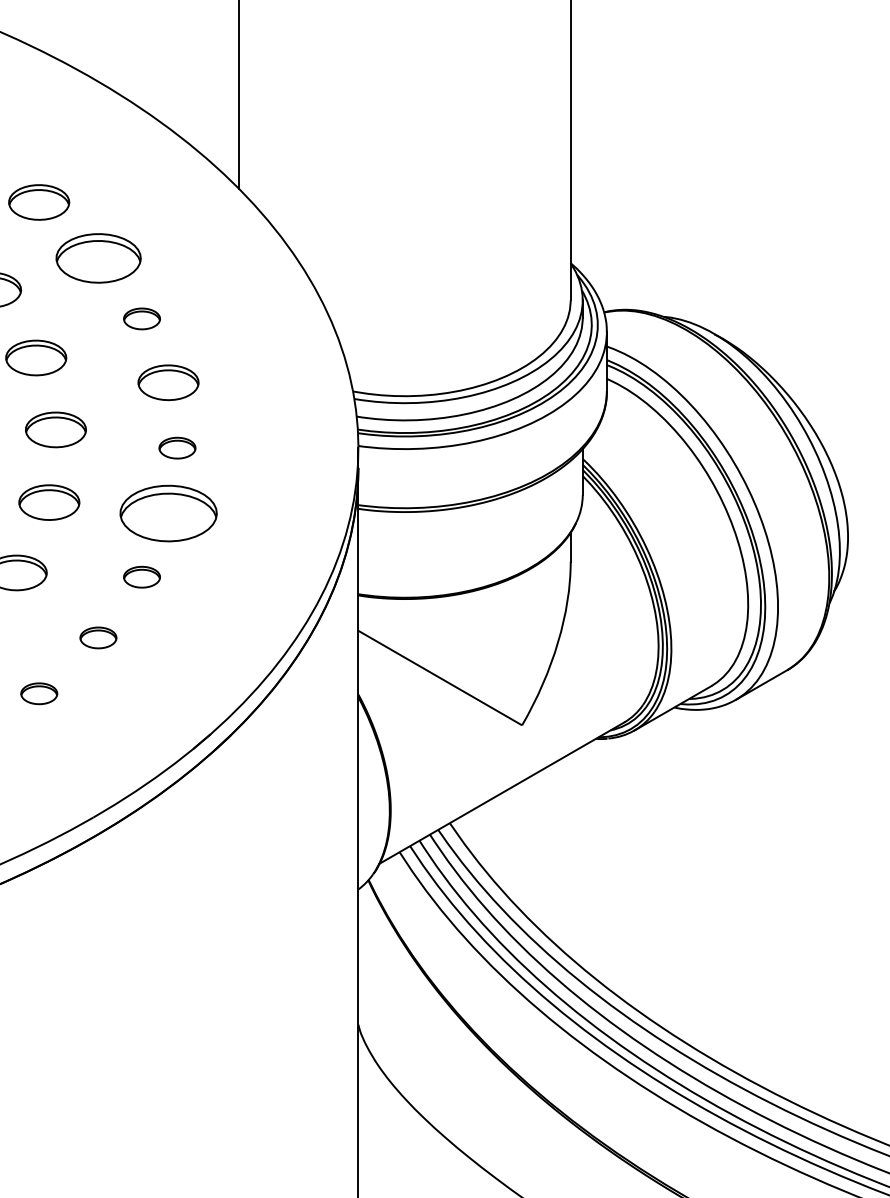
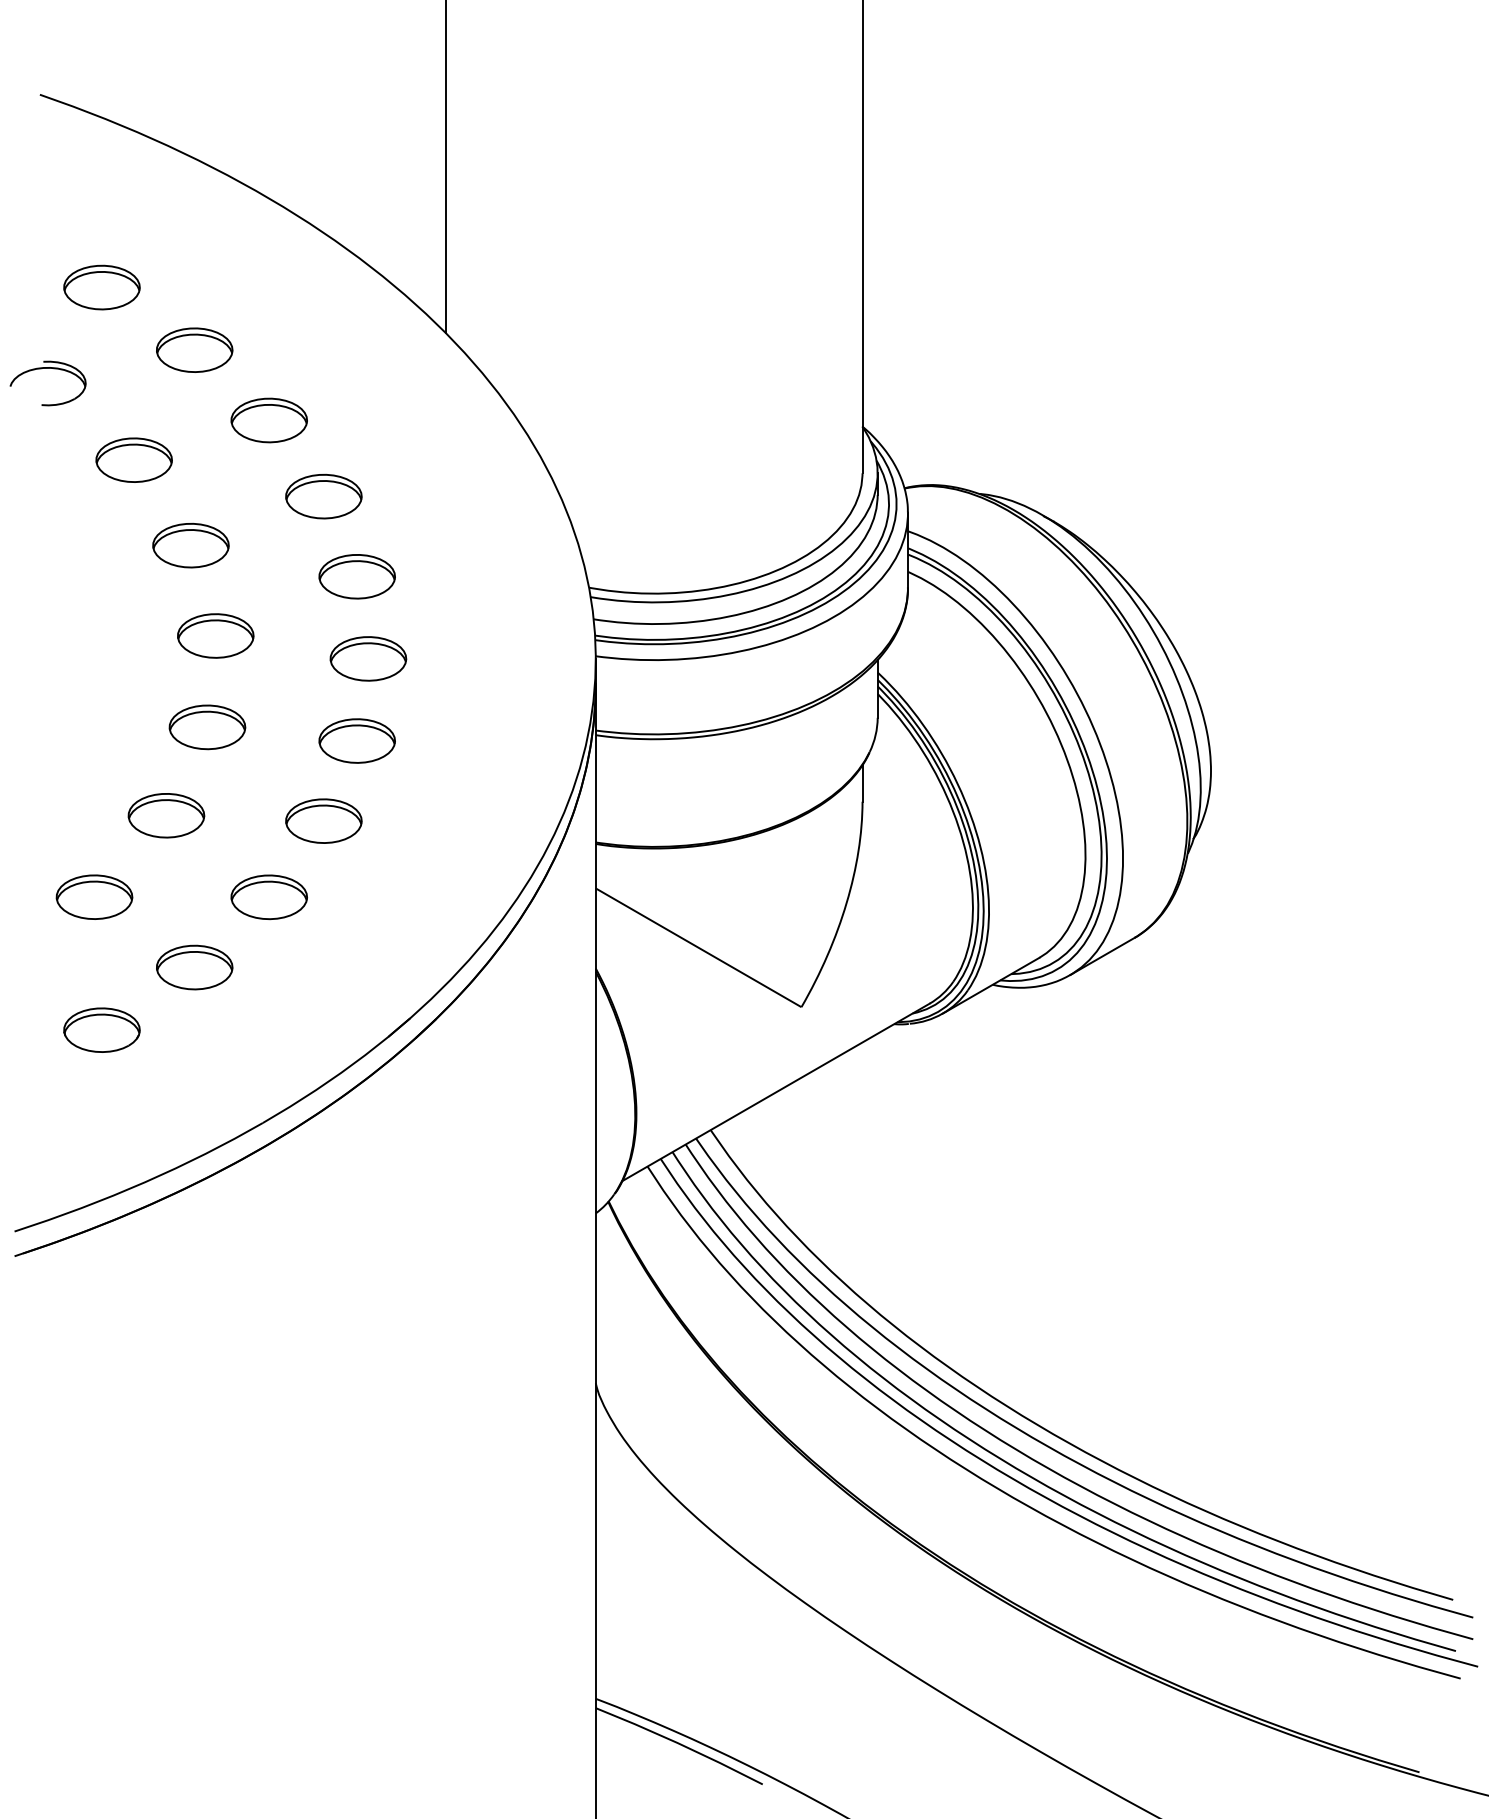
part: (97, 258) -> (268, 420), size x0.71
part: (141, 318) -> (323, 496), size x1.67
part: (177, 447) -> (368, 658), size x1.67
part: (167, 513) -> (356, 740), size x0.62
part: (141, 576) -> (323, 820), size x1.67
part: (97, 638) -> (268, 897), size x1.67
part: (39, 693) -> (194, 967), size x1.67

